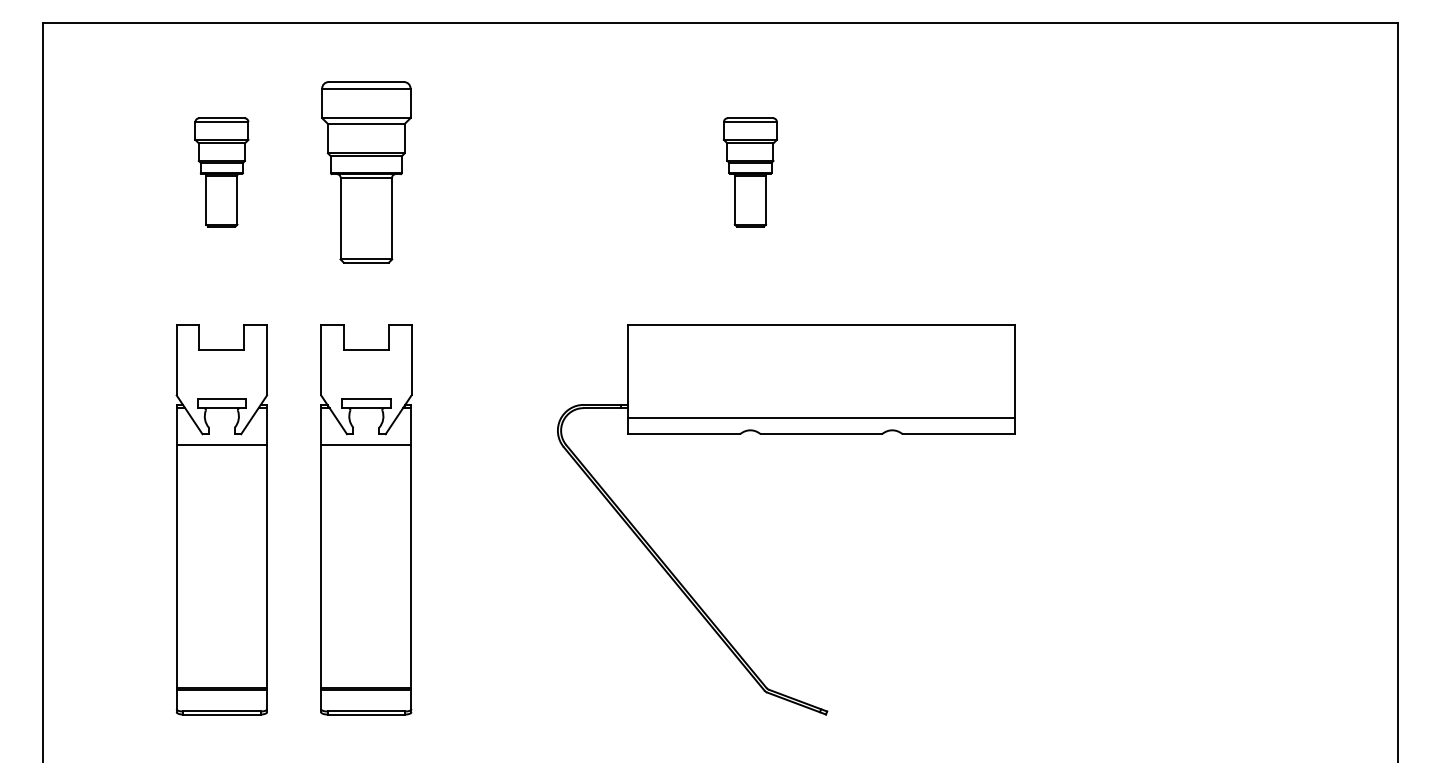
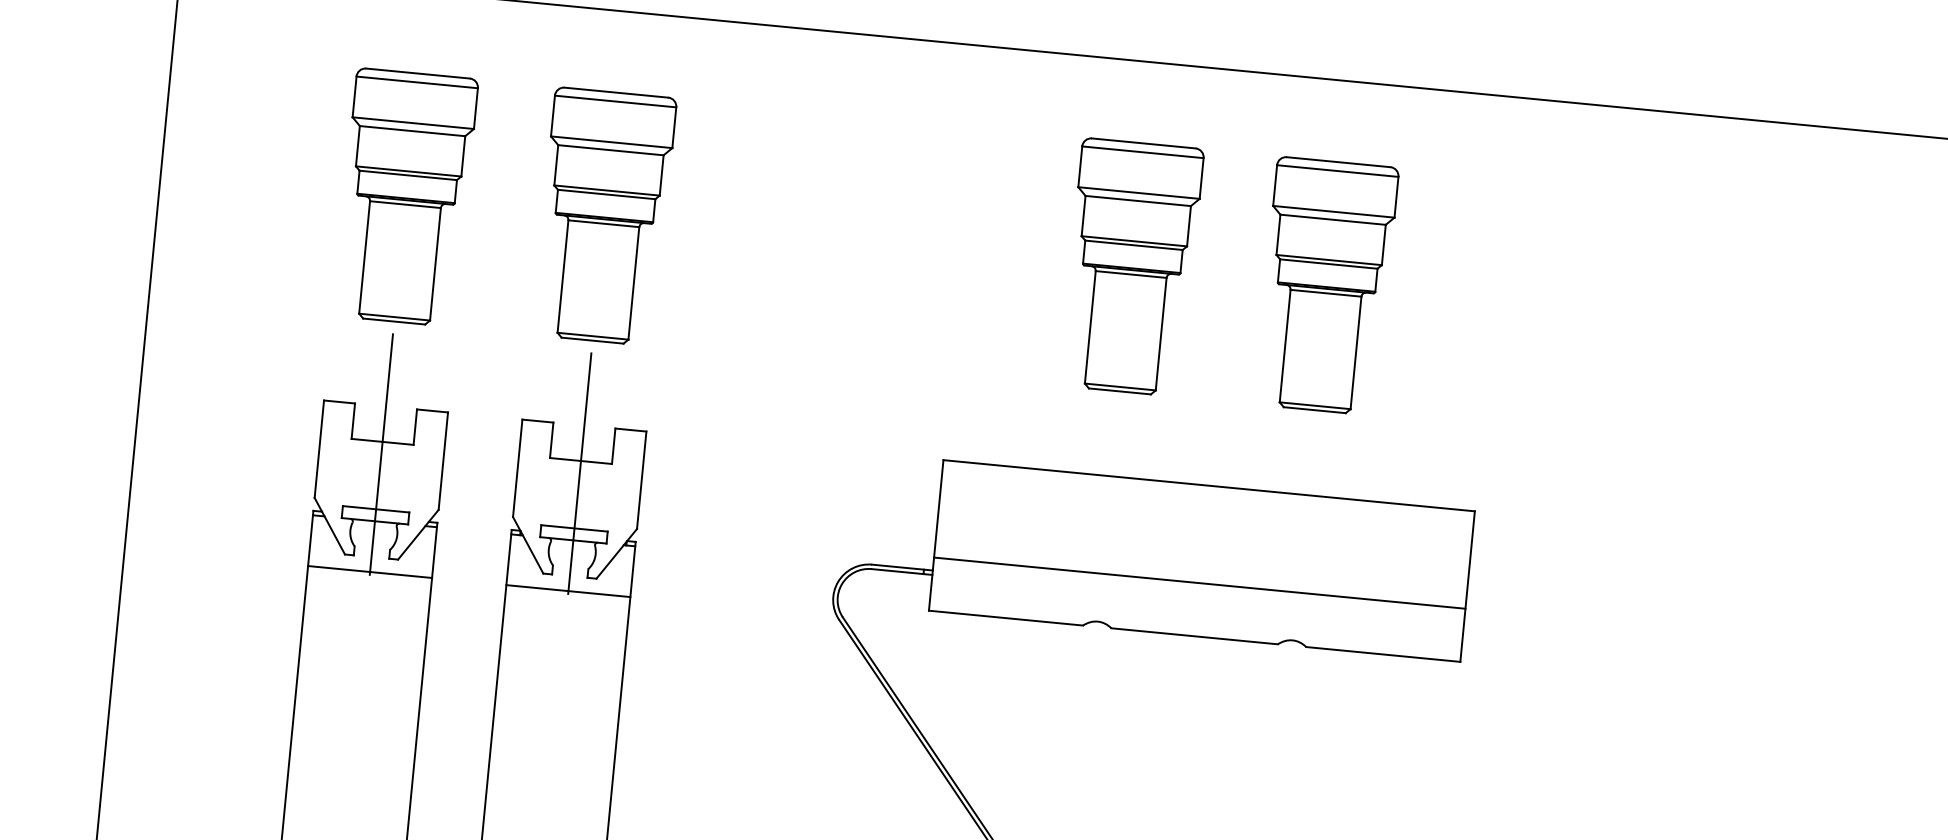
part: (221, 172) -> (405, 197), size x1.67
part: (750, 172) -> (1131, 267), size x1.67
part: (892, 172) -> (1326, 286), added
line: (221, 359) -> (380, 454), added
line: (366, 359) -> (579, 473), added
line: (820, 418) -> (1198, 583), moved

